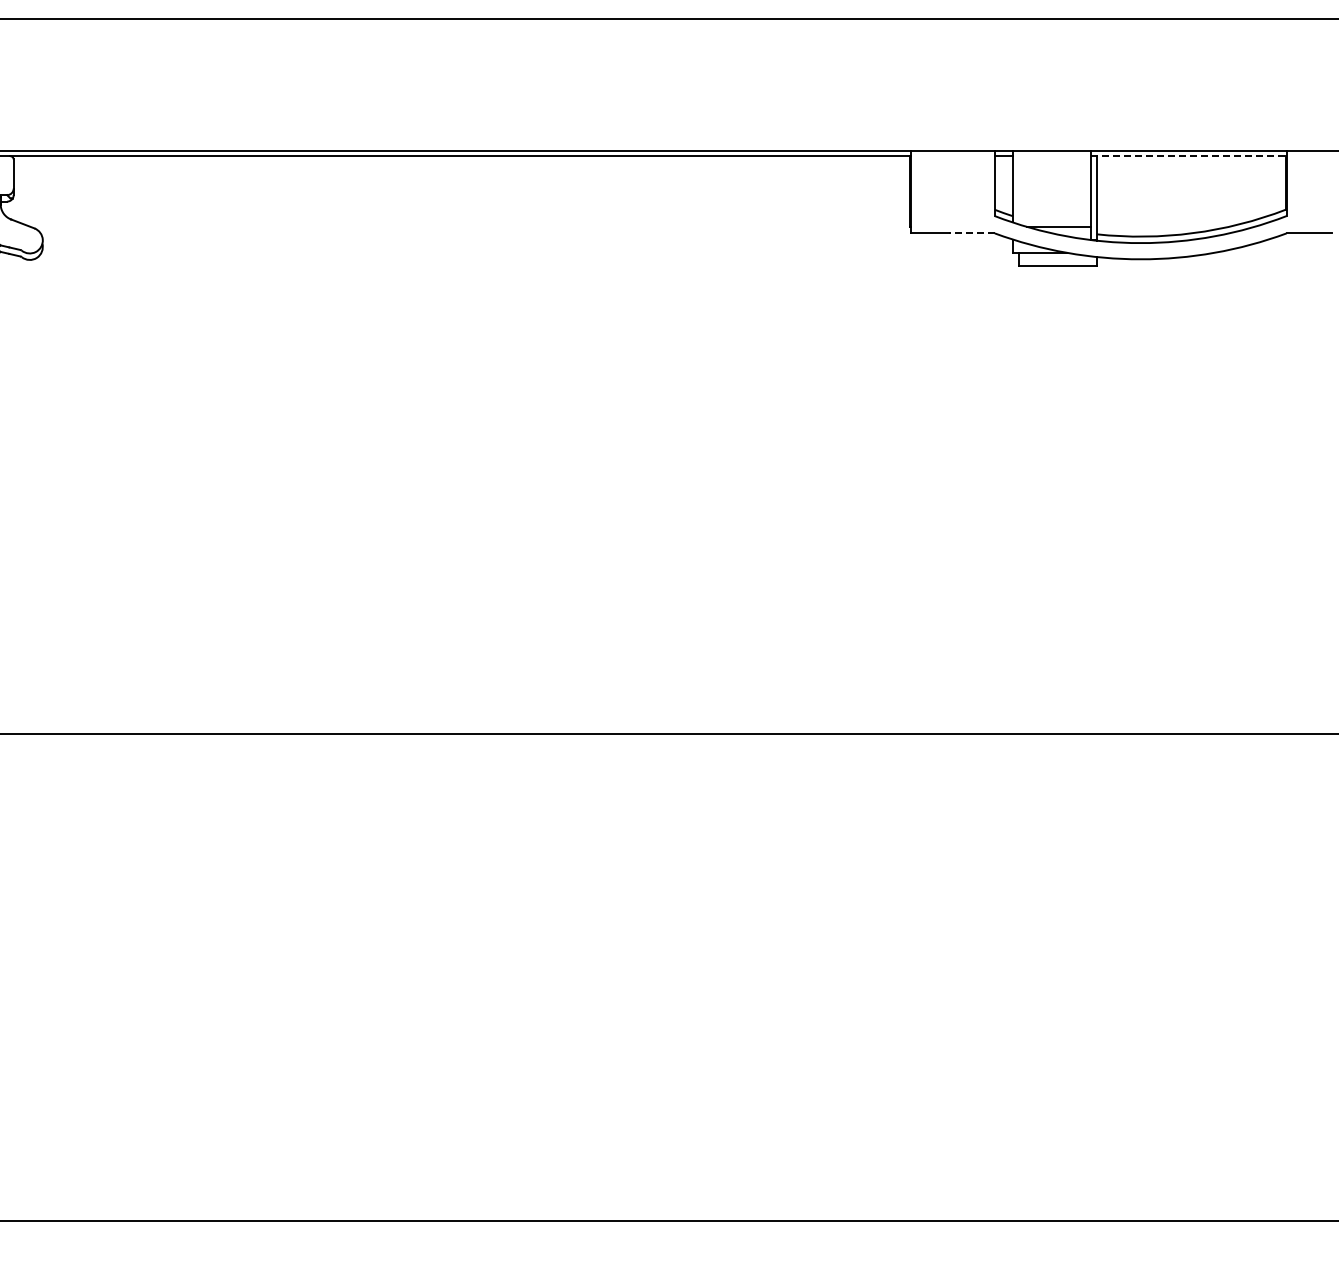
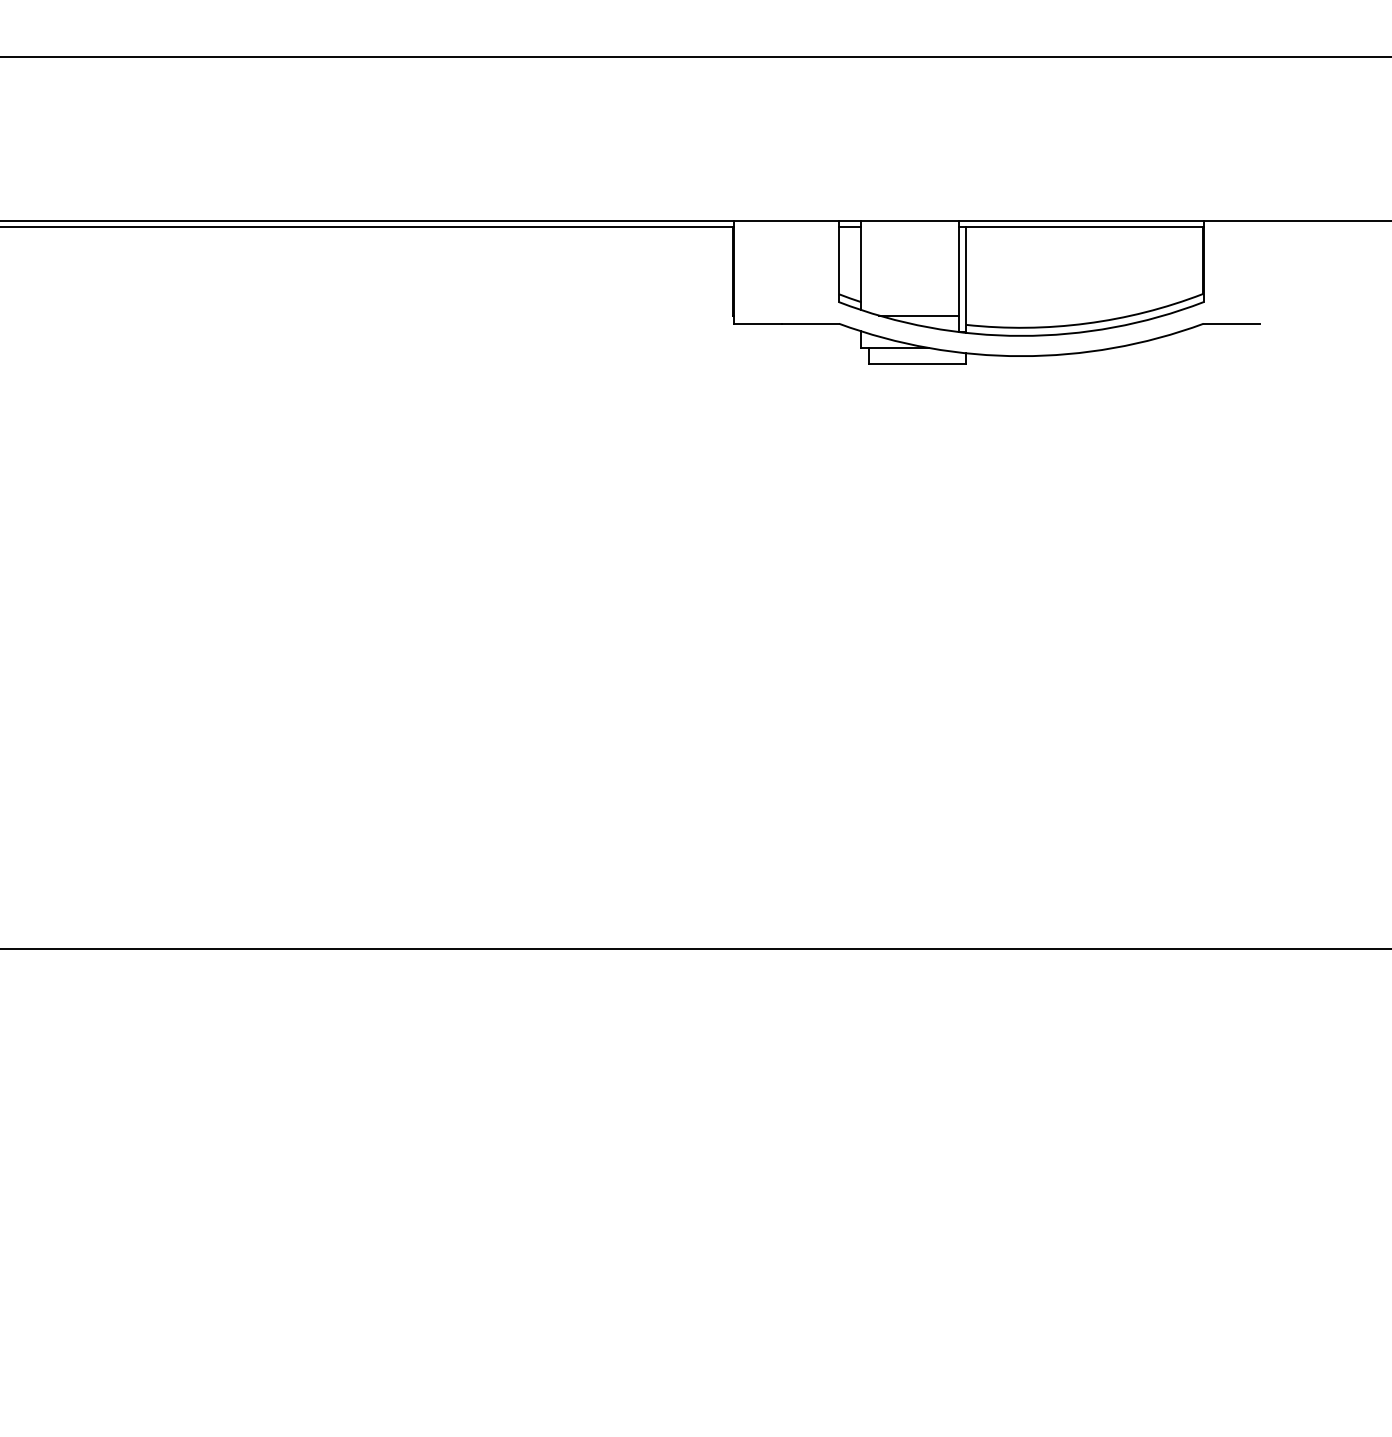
line: (1189, 156) -> (1082, 227), dashed -> solid
line: (972, 233) -> (811, 323), dashed -> solid

